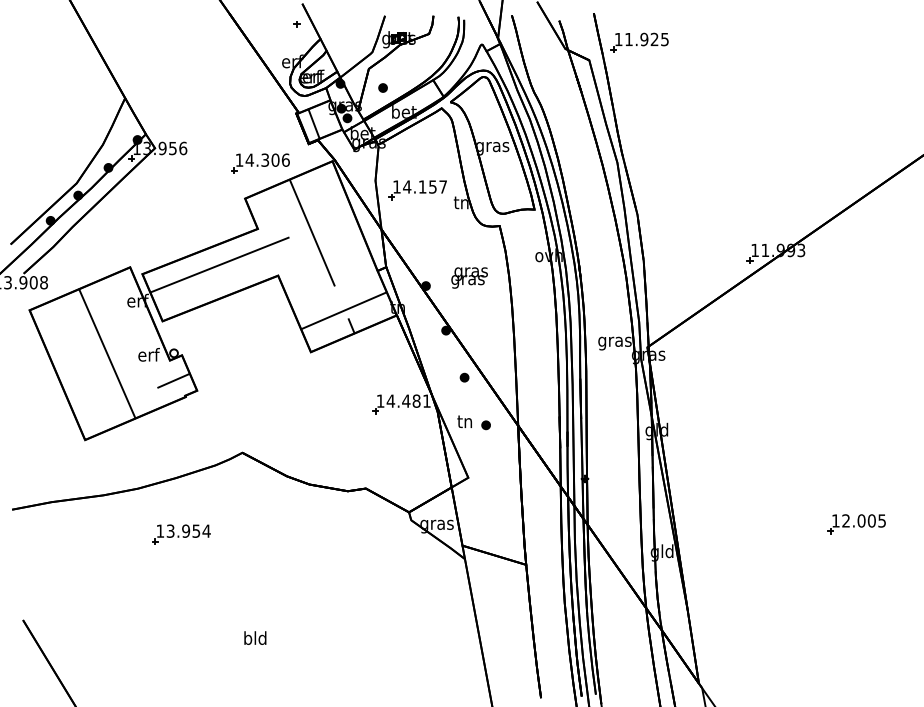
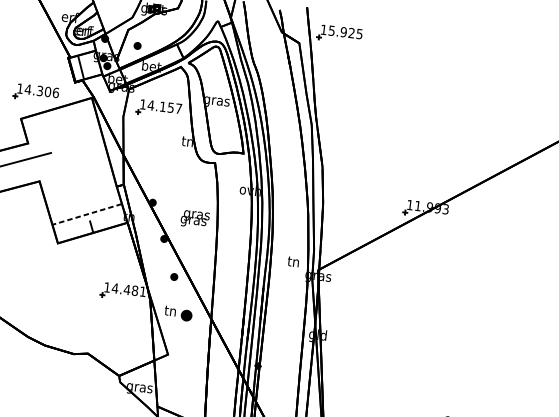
text: (628, 39) -> (331, 30), 11.925 -> 15.925
part: (417, 190) -> (158, 109), moved
line: (311, 232) -> (69, 151), removed
text: (469, 277) -> (195, 219), moved
line: (343, 311) -> (86, 214), solid -> dashed
text: (614, 342) -> (293, 263), gras -> tn
part: (485, 425) -> (186, 315), size x1.6

